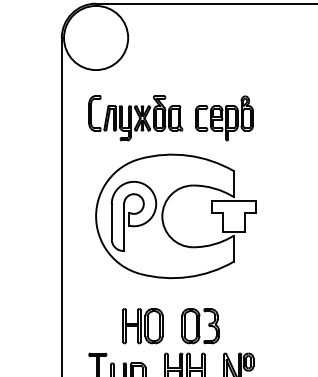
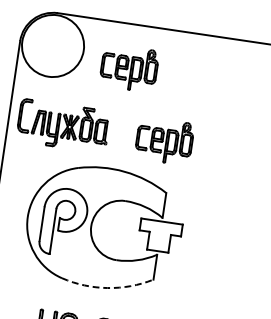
part: (177, 49) -> (129, 68), added
part: (135, 118) -> (63, 126), moved
arc: (188, 277) -> (107, 288), solid -> dashed

